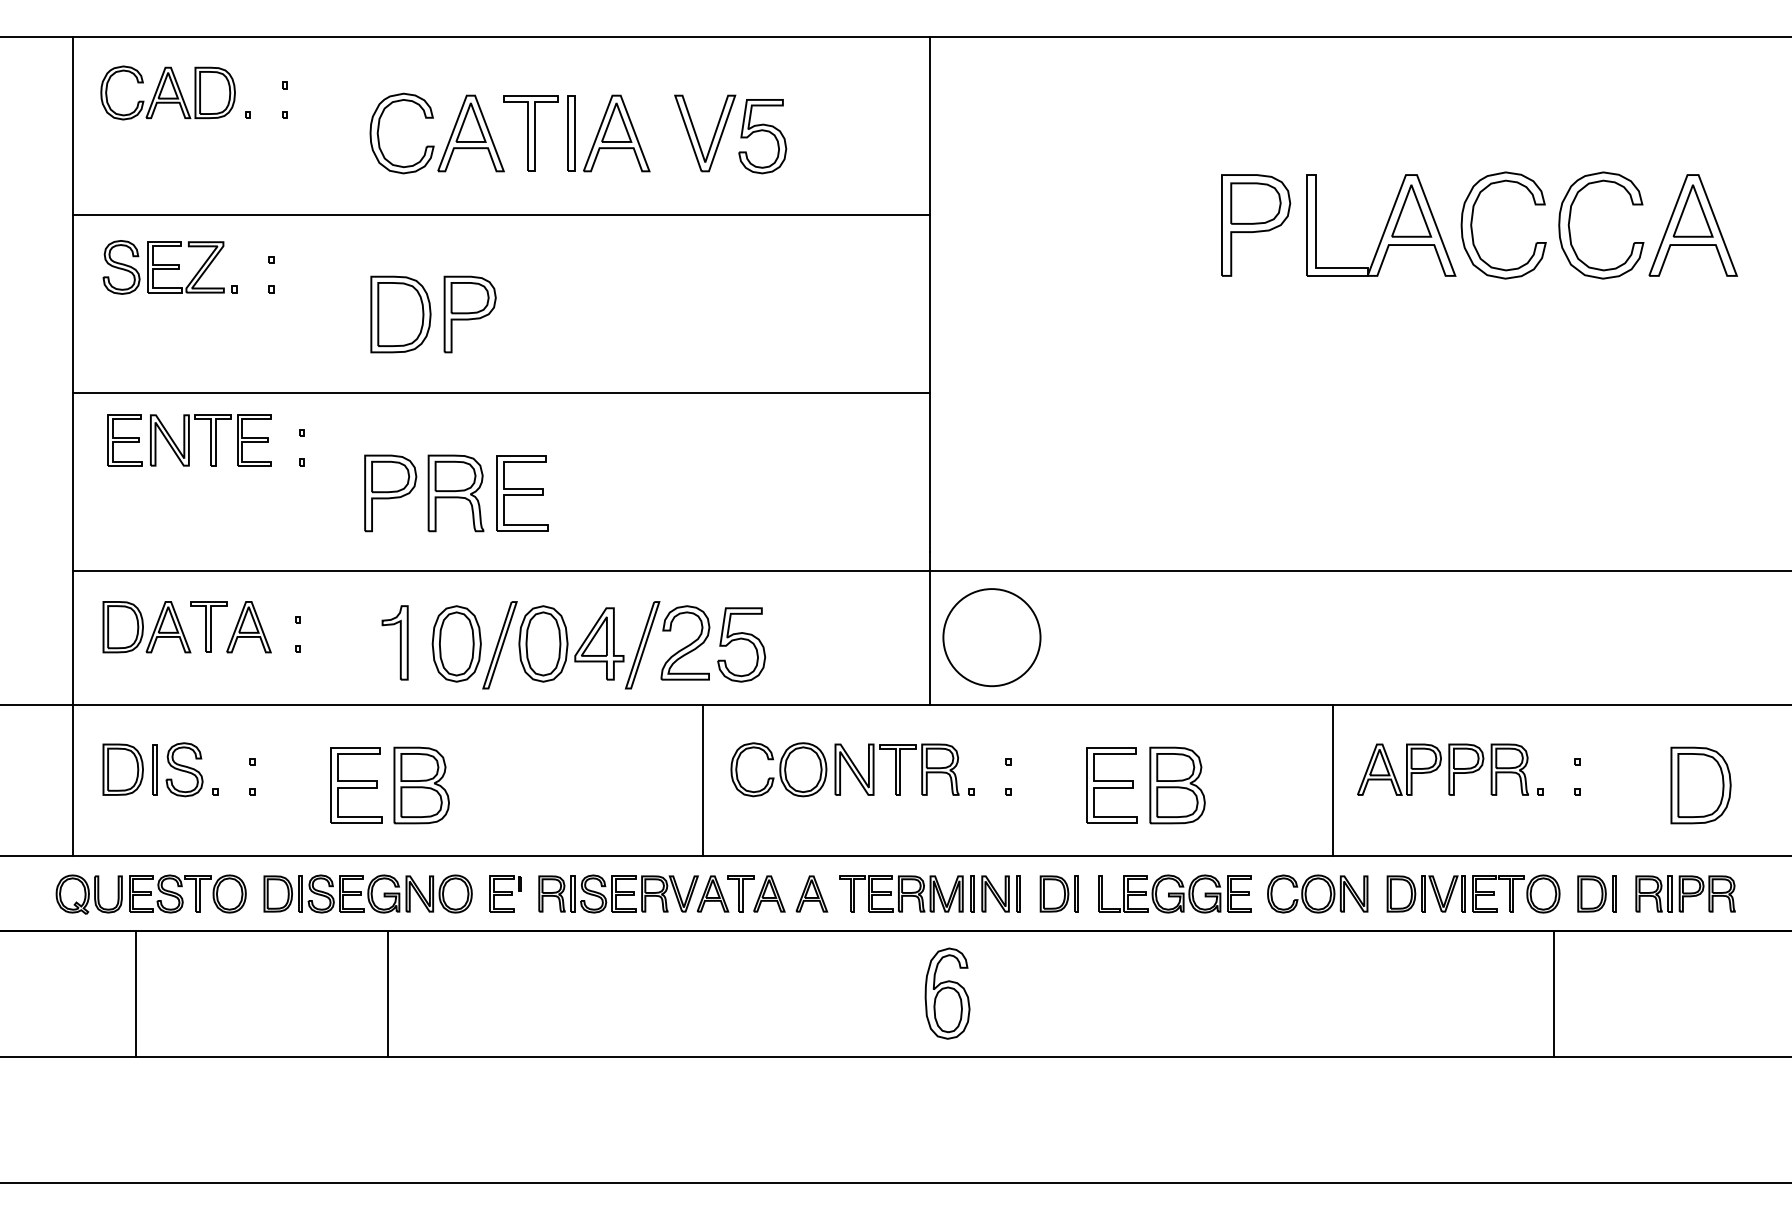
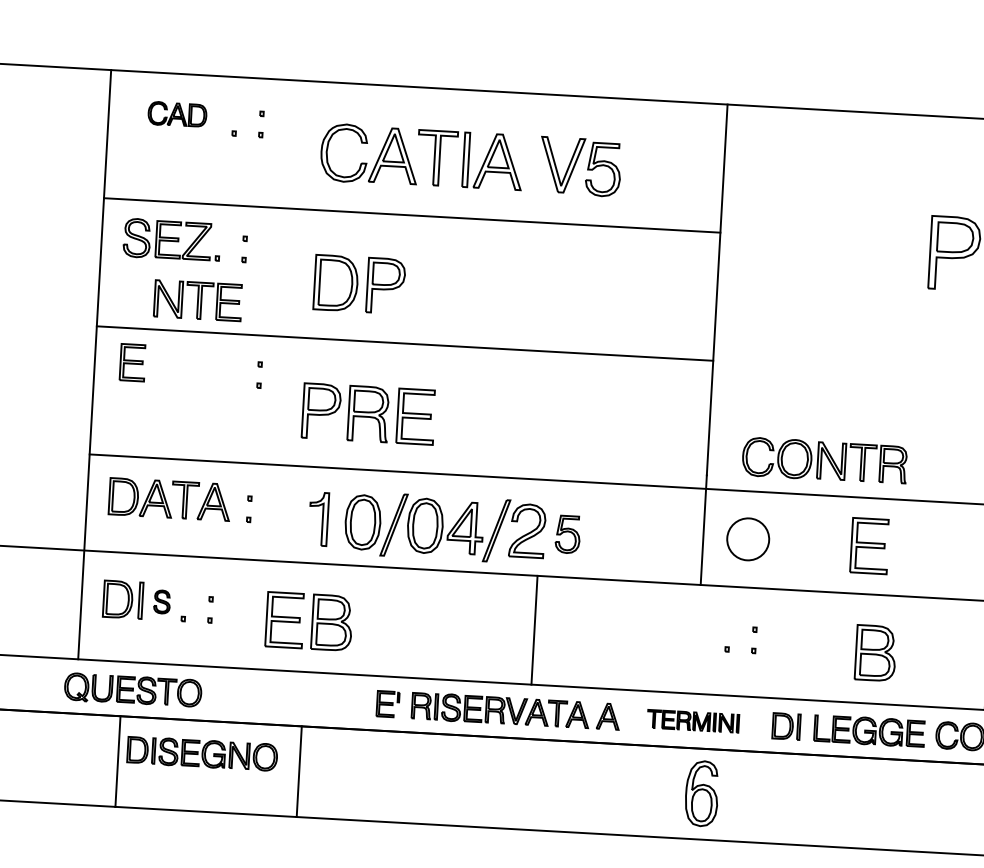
part: (167, 92) -> (177, 114), size x0.6
part: (210, 440) -> (197, 300), moved
circle: (991, 637) -> (747, 539), size x0.6
part: (741, 644) -> (567, 534), size x0.7
part: (184, 769) -> (162, 601), size x0.6
part: (844, 769) -> (824, 460), moved
part: (1111, 785) -> (869, 546), moved
part: (367, 893) -> (201, 753), moved
part: (929, 893) -> (692, 720), size x0.7

